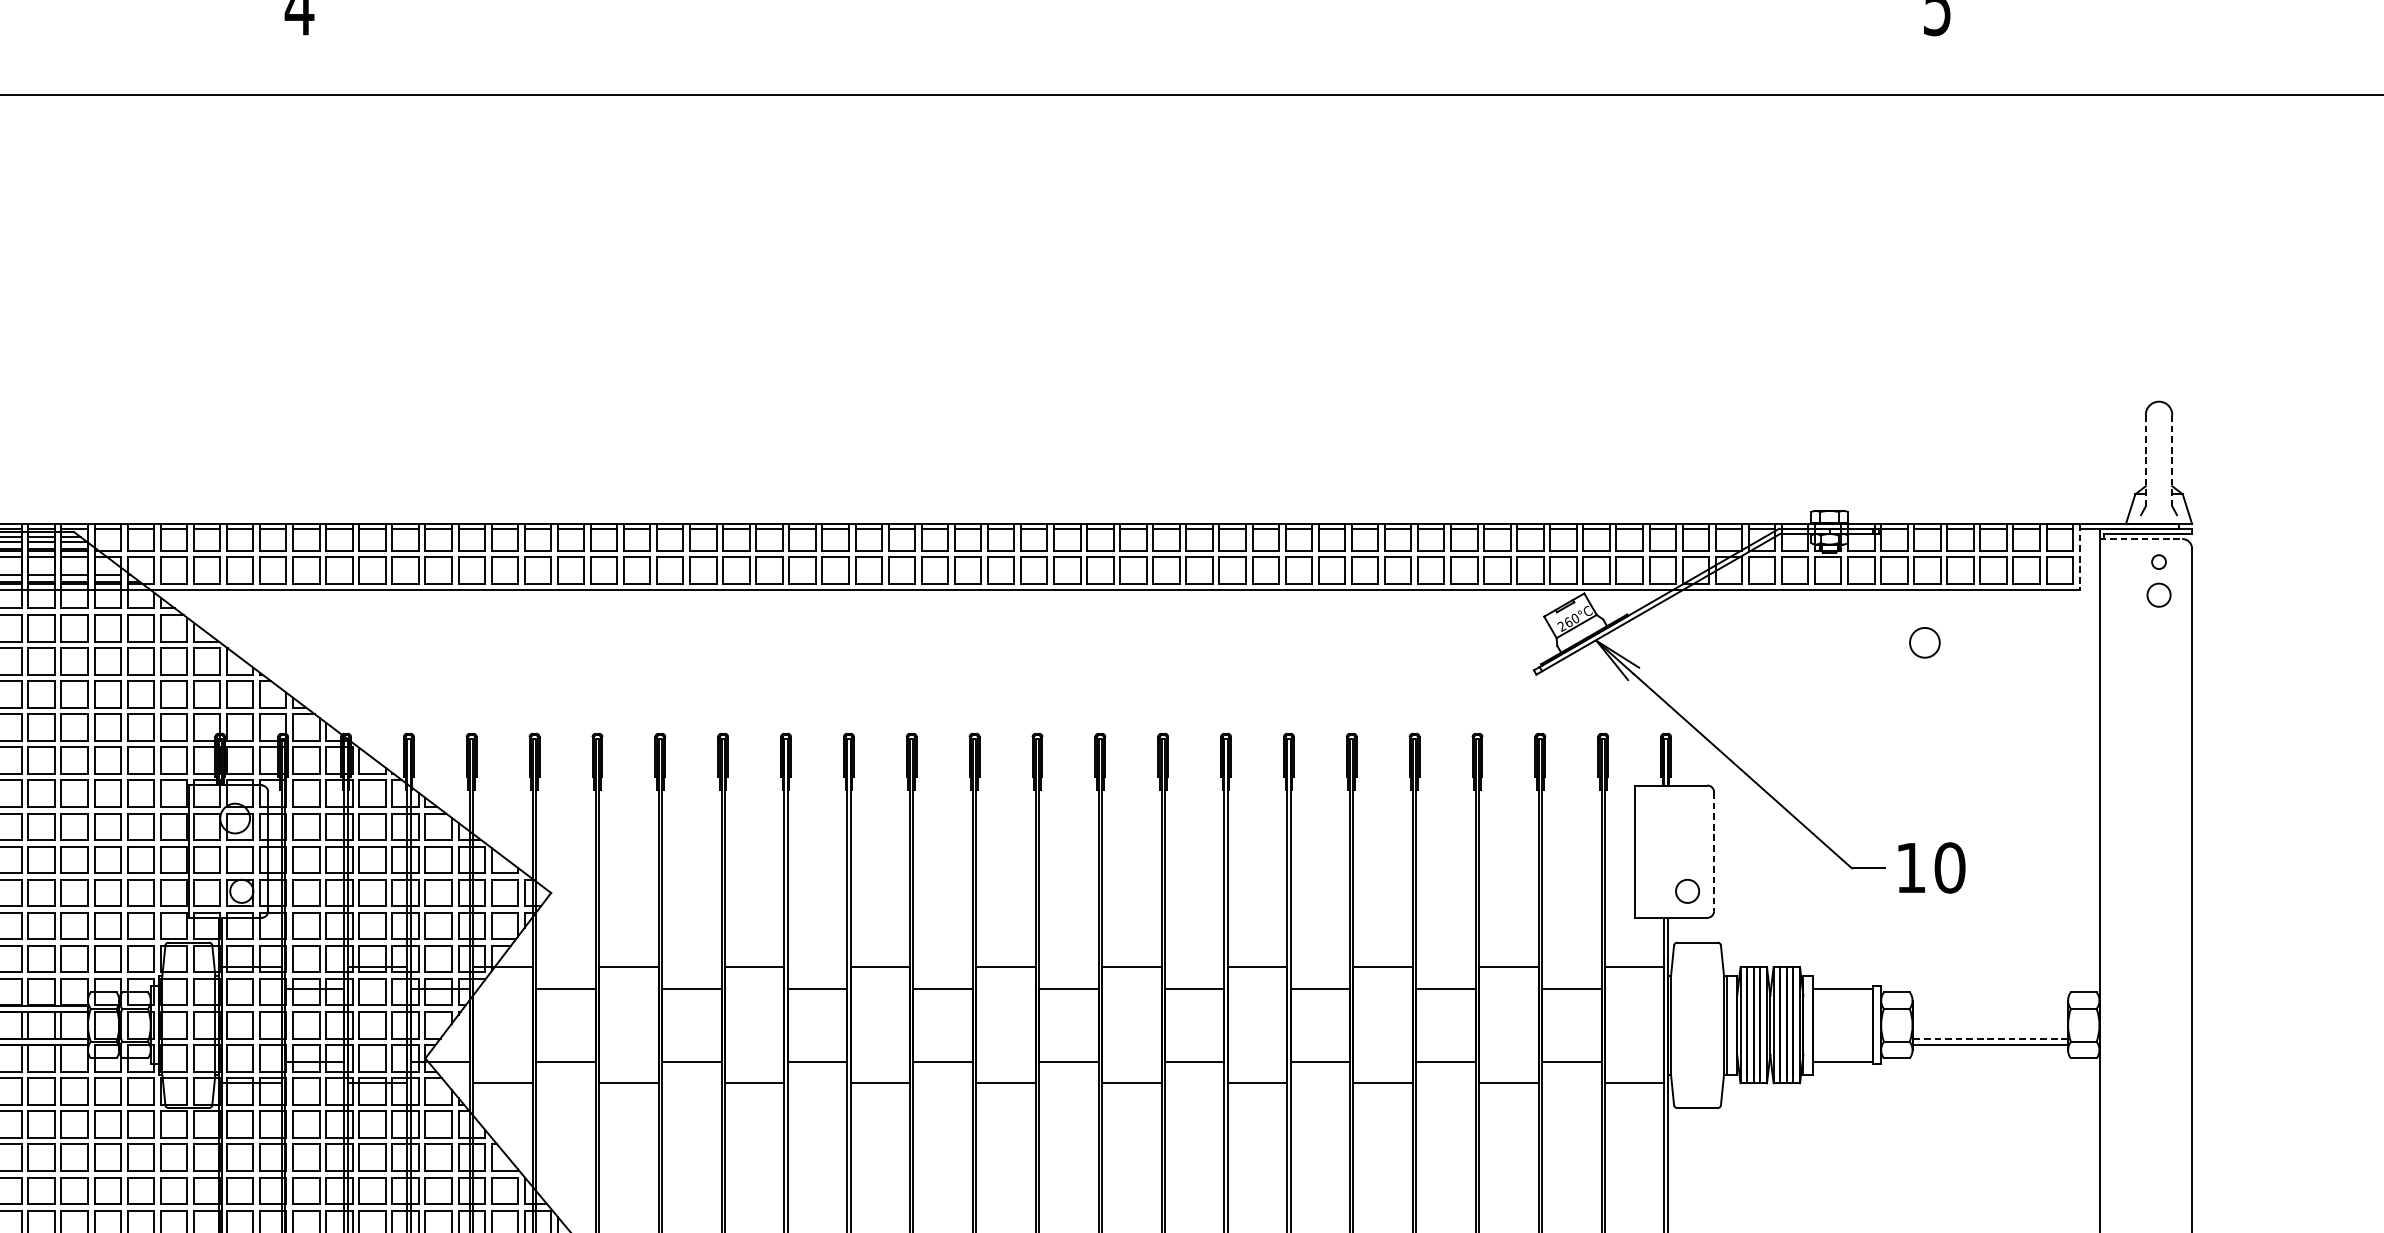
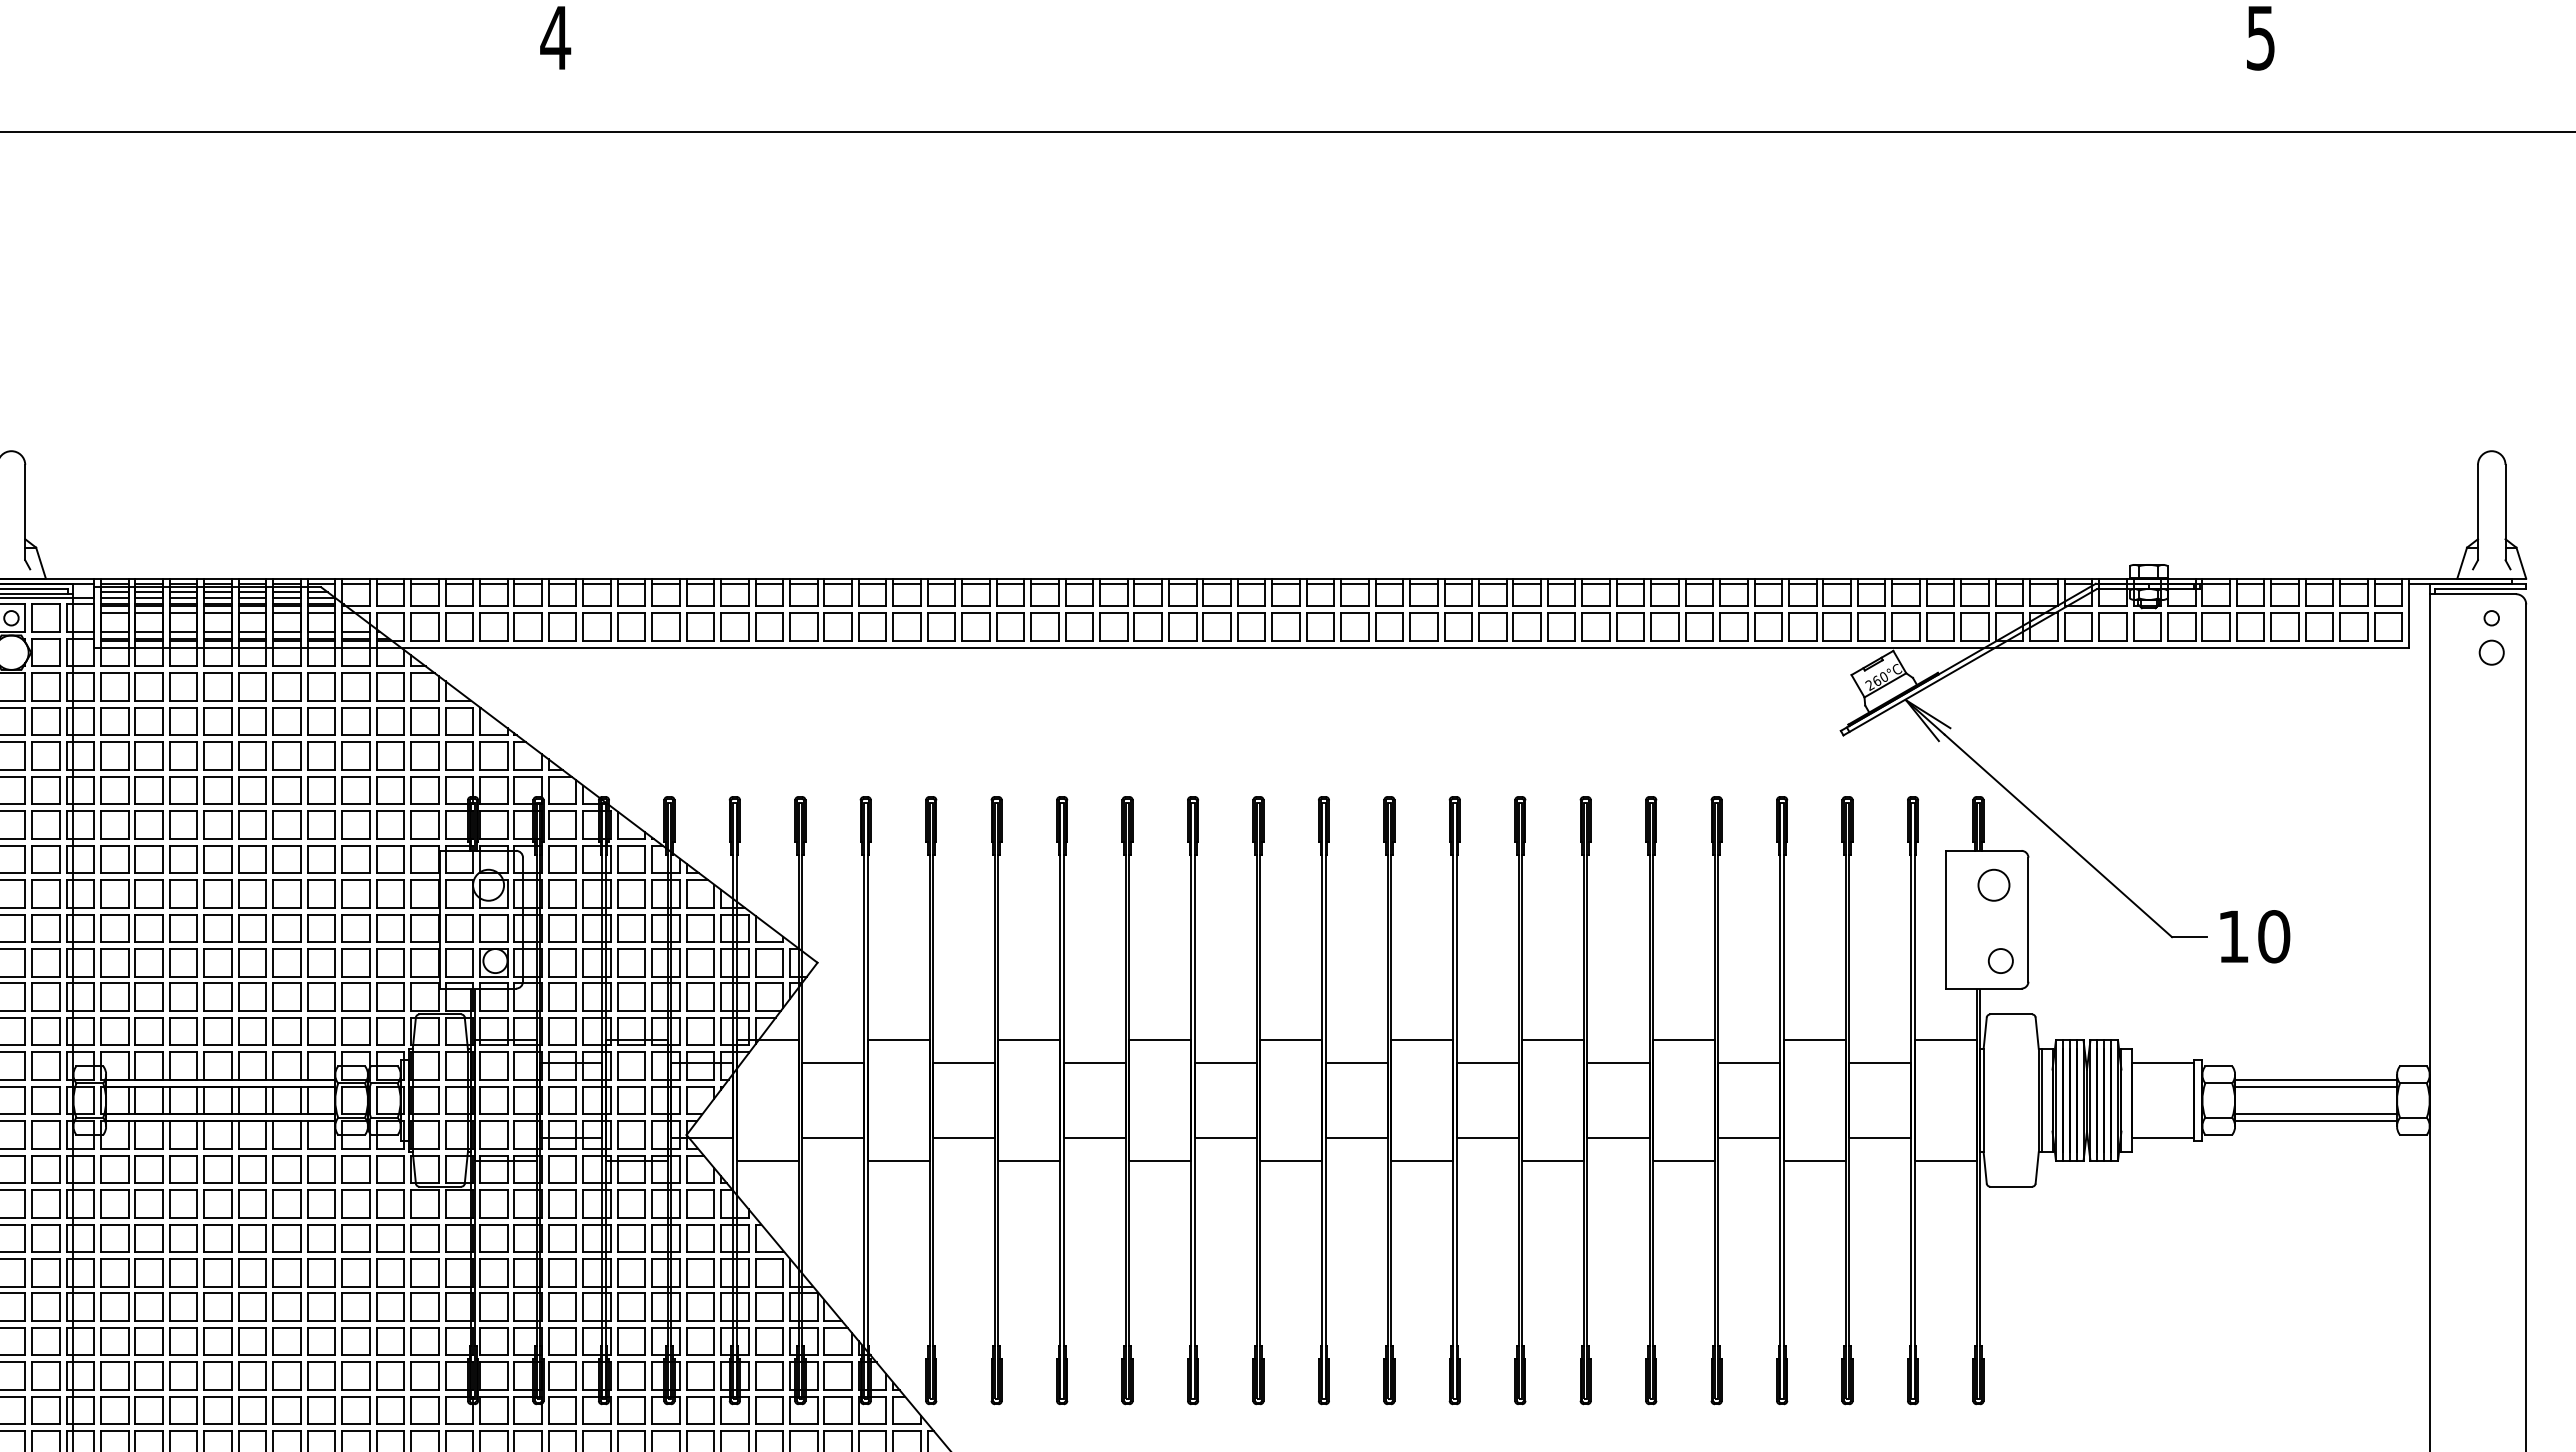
line: (2145, 460) -> (2477, 512), dashed -> solid
line: (2172, 460) -> (2505, 512), dashed -> solid
line: (2141, 539) -> (2473, 594), dashed -> solid
line: (2080, 557) -> (2409, 613), dashed -> solid
circle: (1924, 642) -> (1993, 884), moved
line: (1714, 852) -> (2028, 920), dashed -> solid
line: (1990, 1005) -> (2316, 1079), added
line: (1990, 1011) -> (2316, 1086), added
line: (1990, 1038) -> (2316, 1114), dashed -> solid

